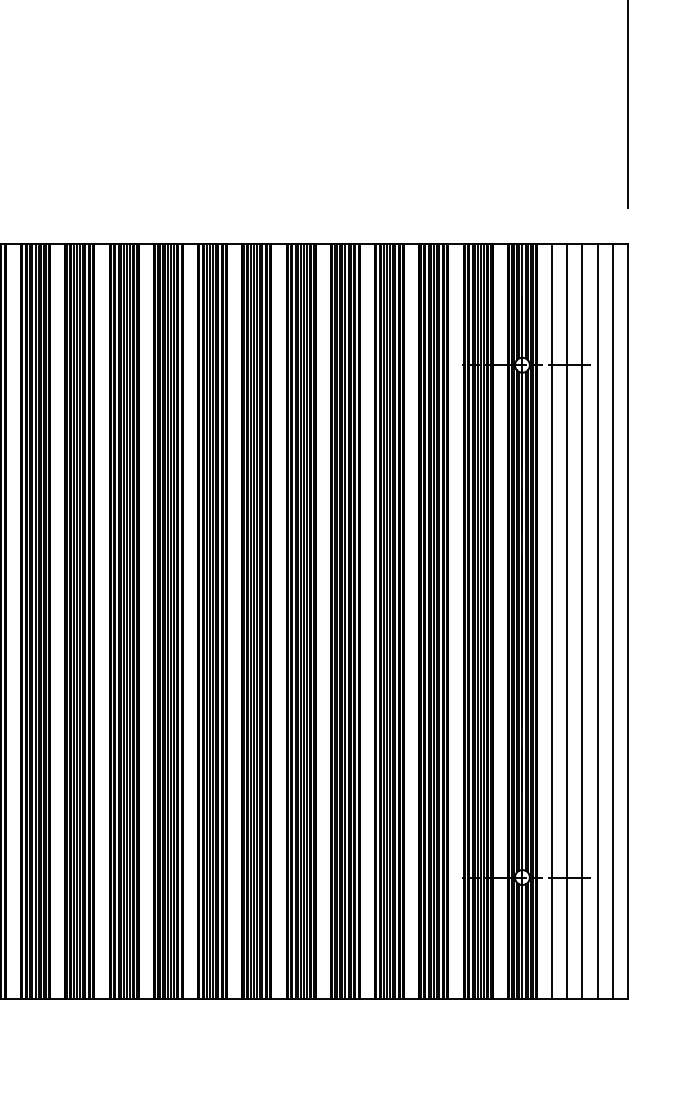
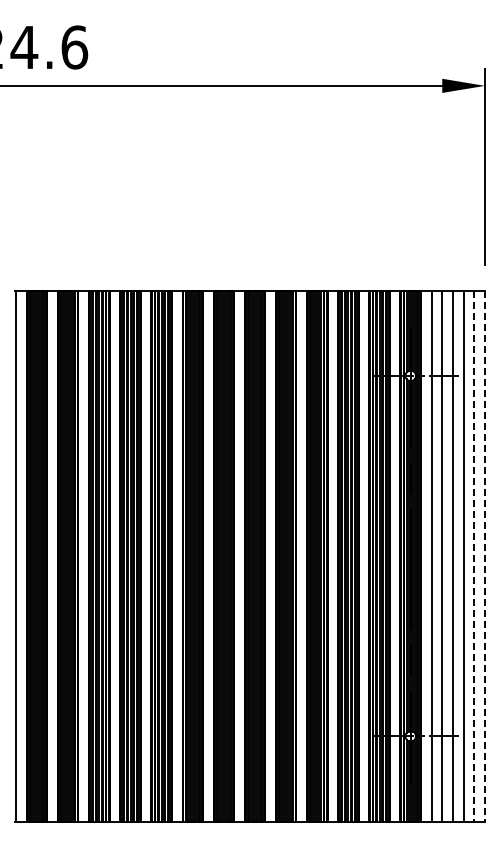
line: (613, 621) -> (474, 556), solid -> dashed
line: (627, 621) -> (484, 556), solid -> dashed

